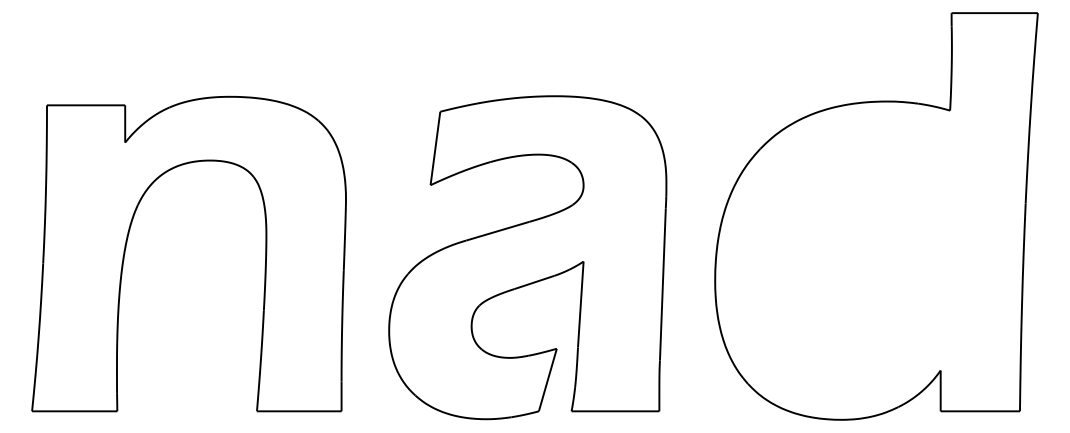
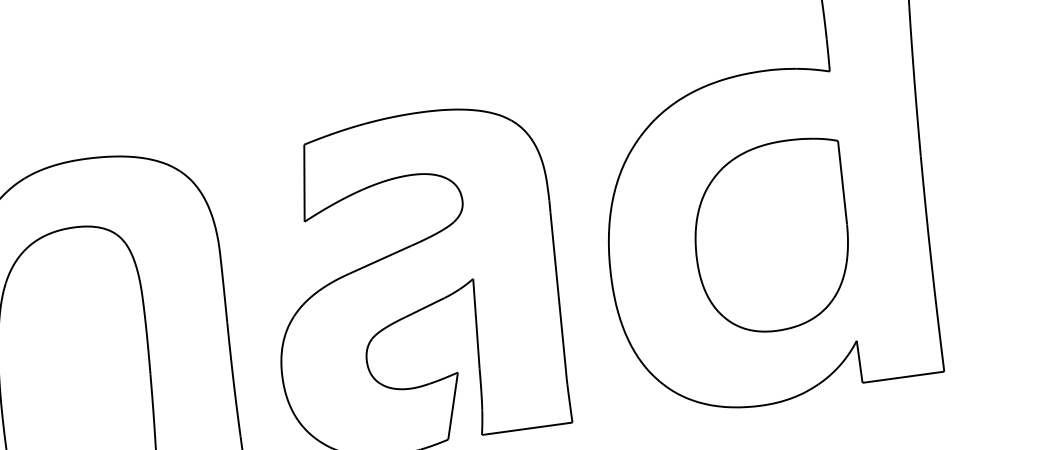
part: (873, 260) -> (771, 236), added

